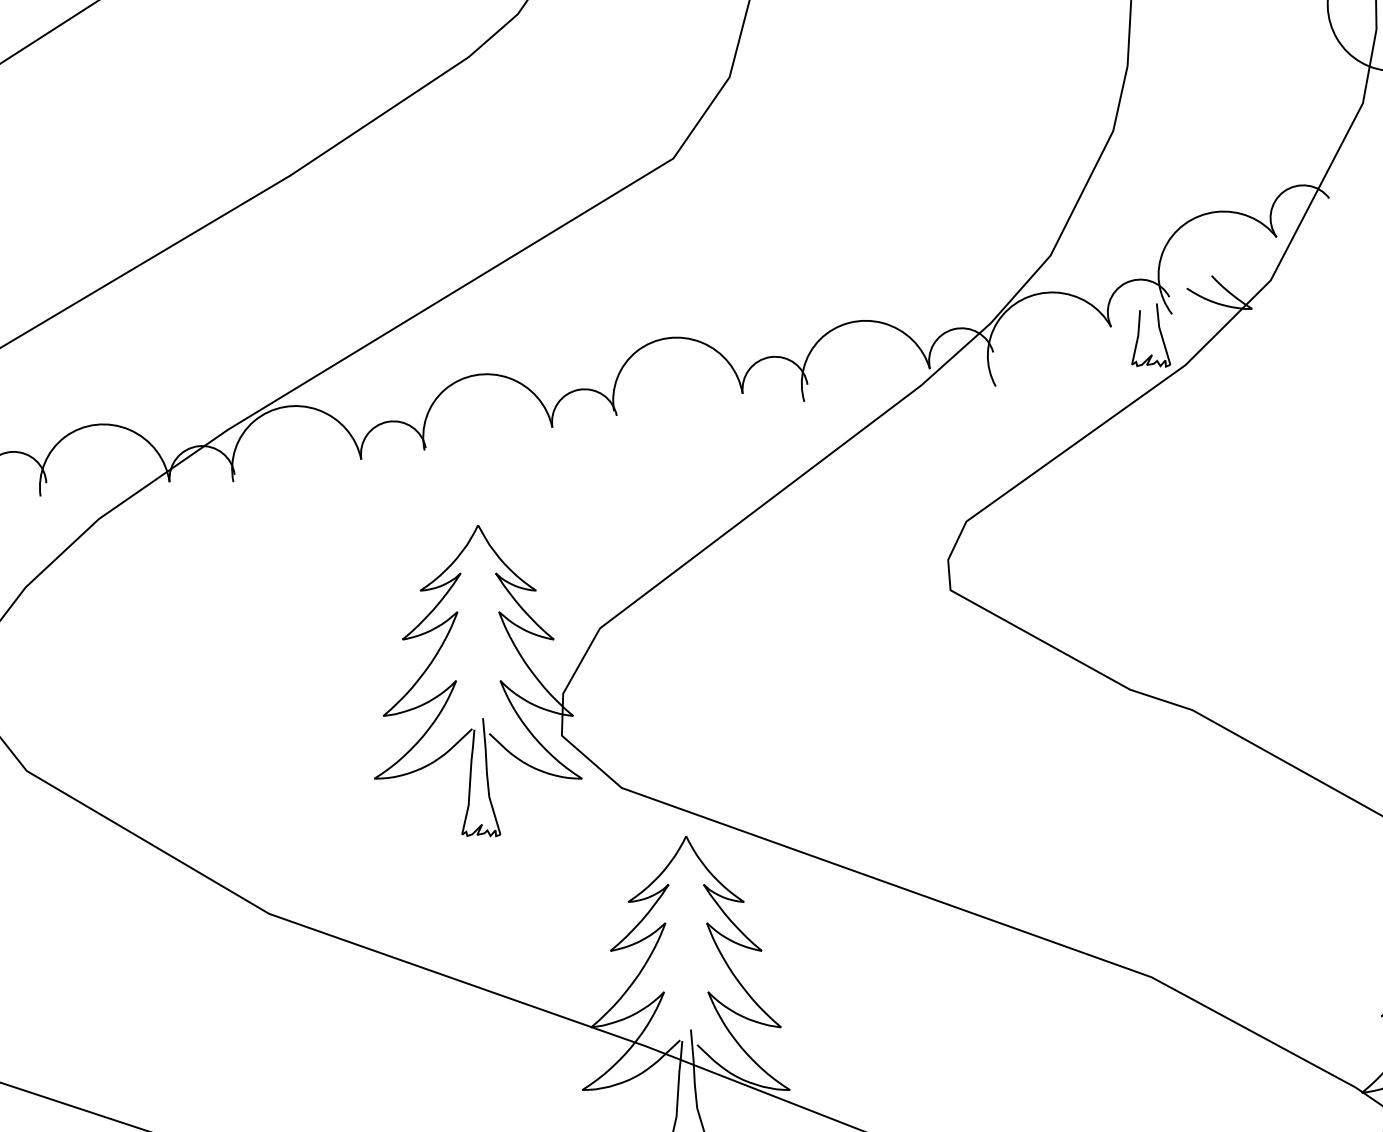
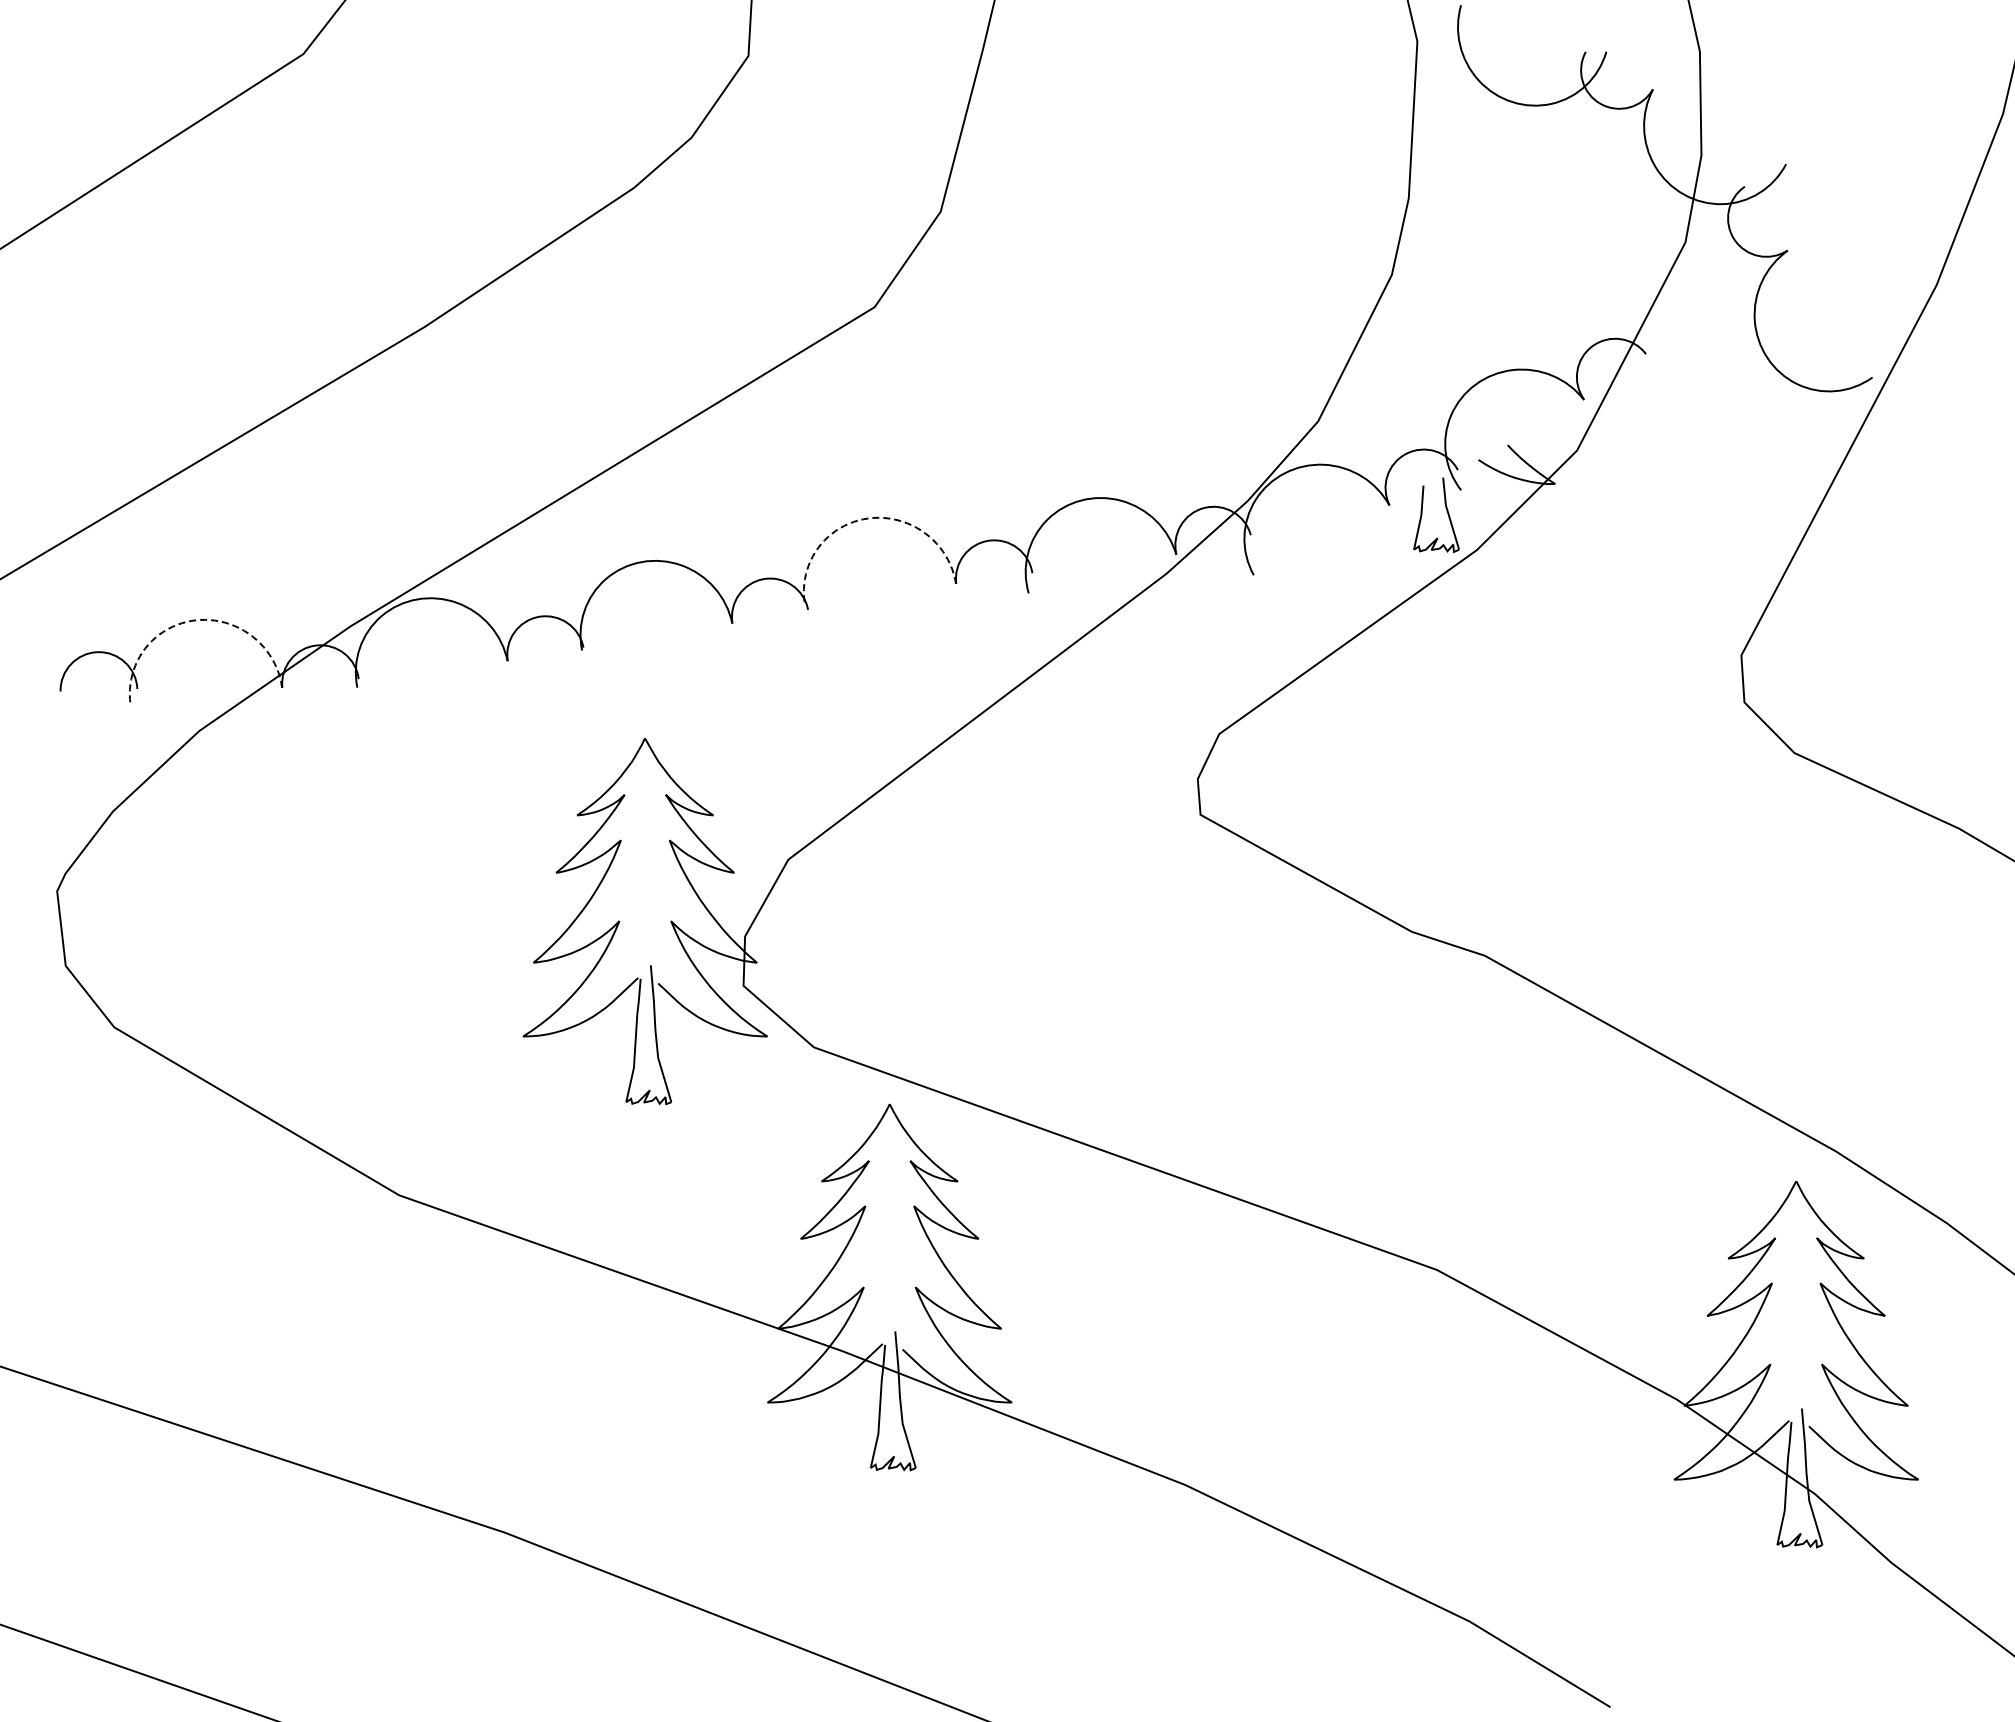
arc: (673, 337) -> (874, 517), solid -> dashed
arc: (100, 424) -> (201, 619), solid -> dashed

